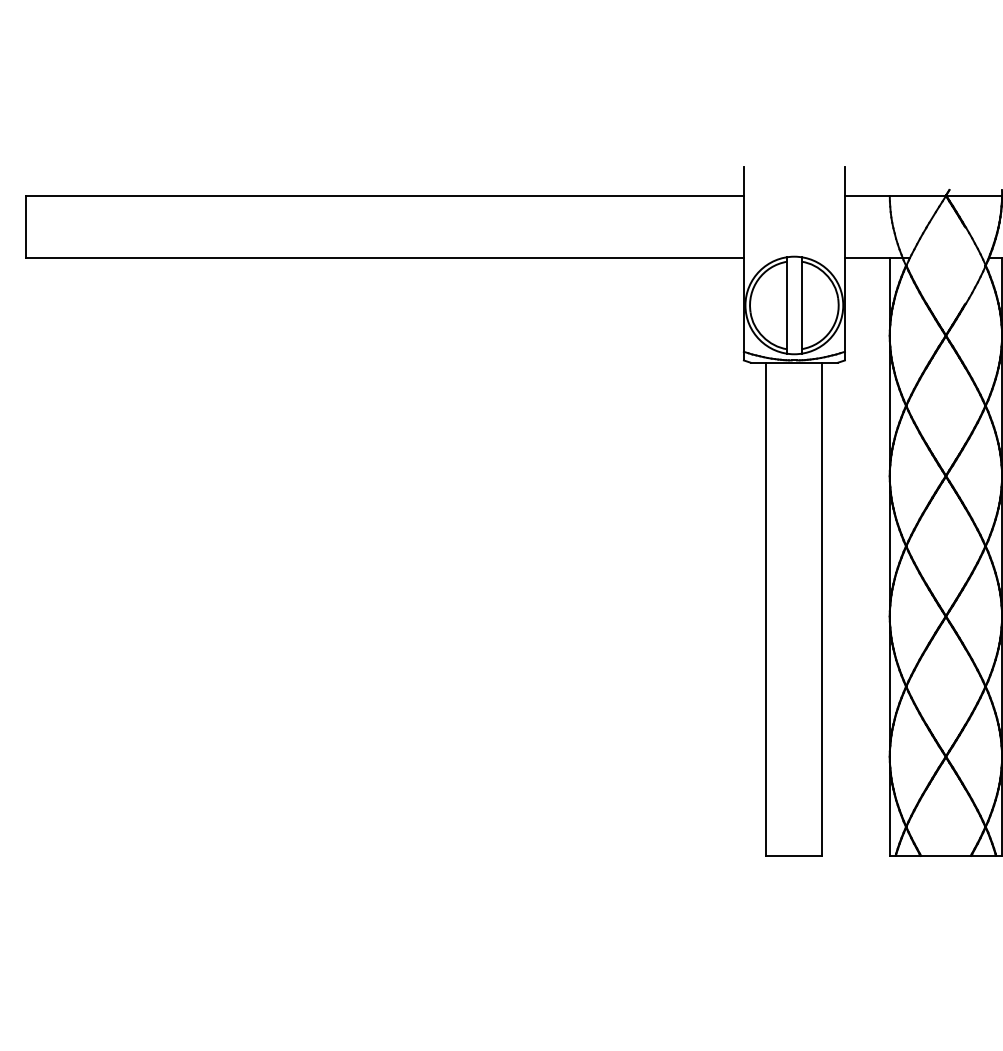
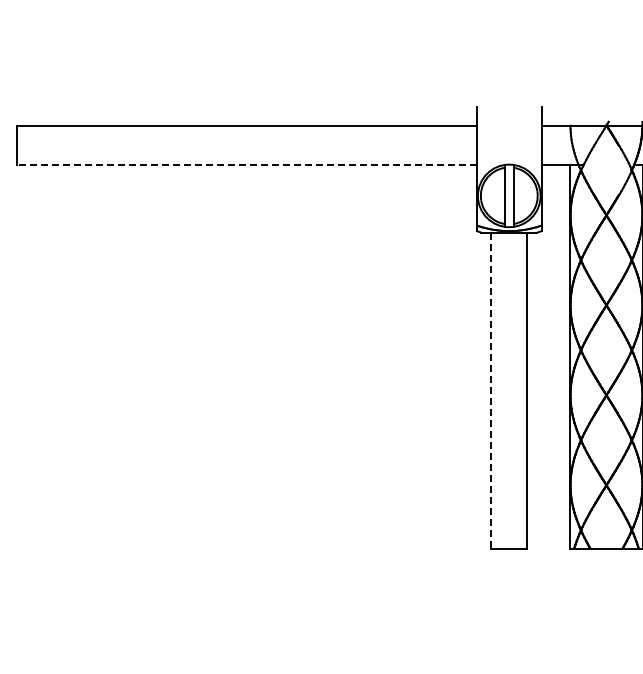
line: (384, 258) -> (246, 165), solid -> dashed
line: (766, 610) -> (491, 391), solid -> dashed

